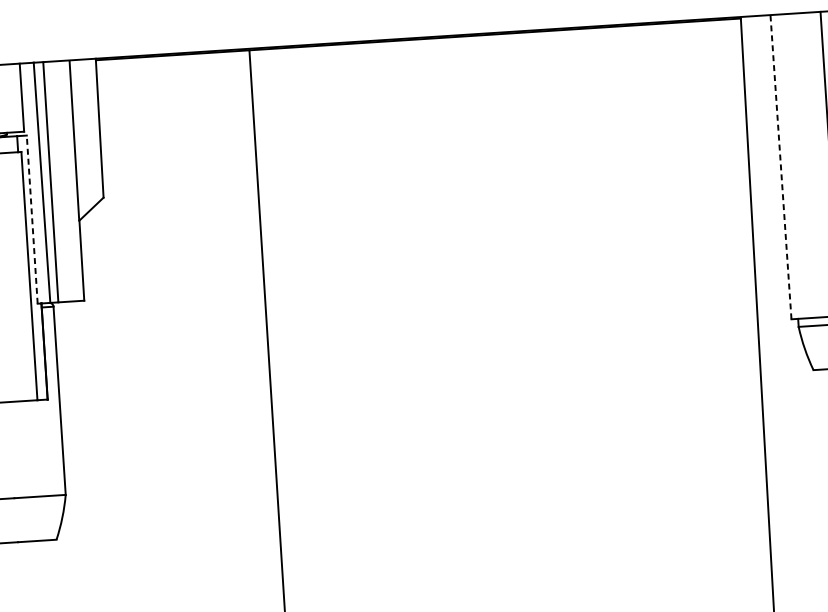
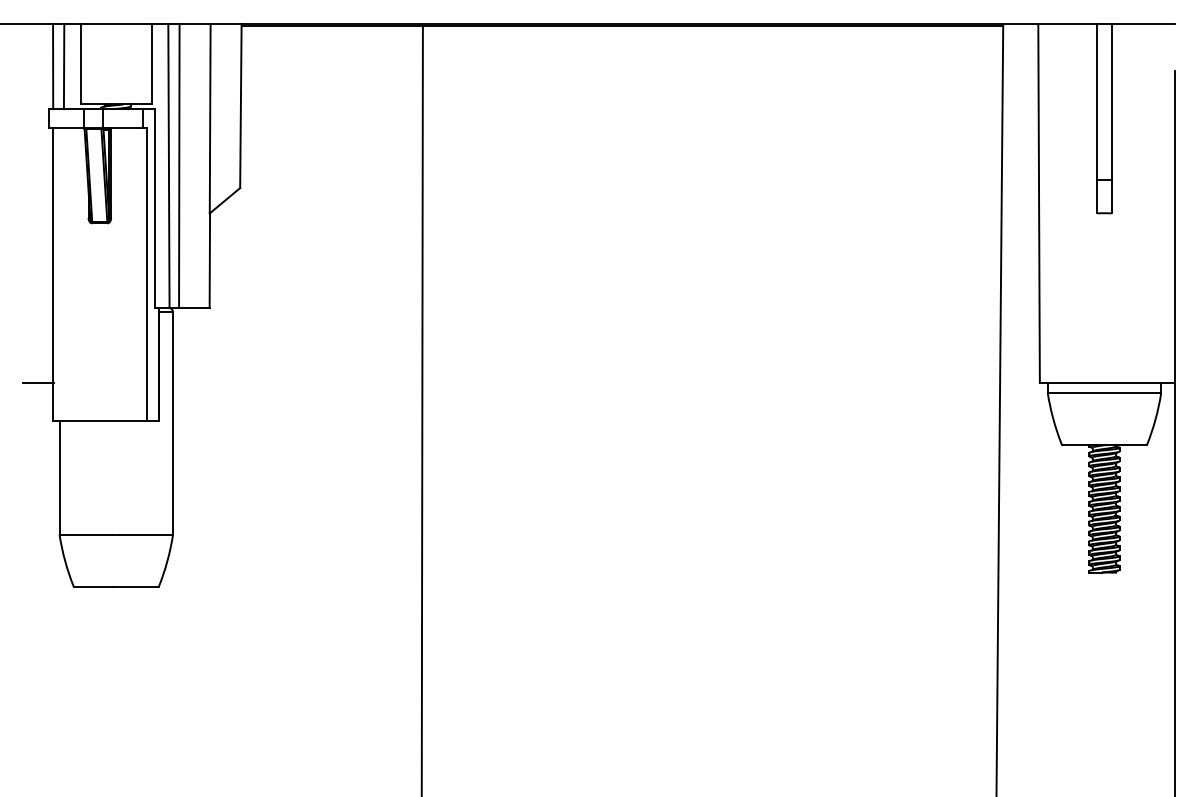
line: (781, 166) -> (1039, 203), dashed -> solid
line: (32, 218) -> (154, 207), dashed -> solid

